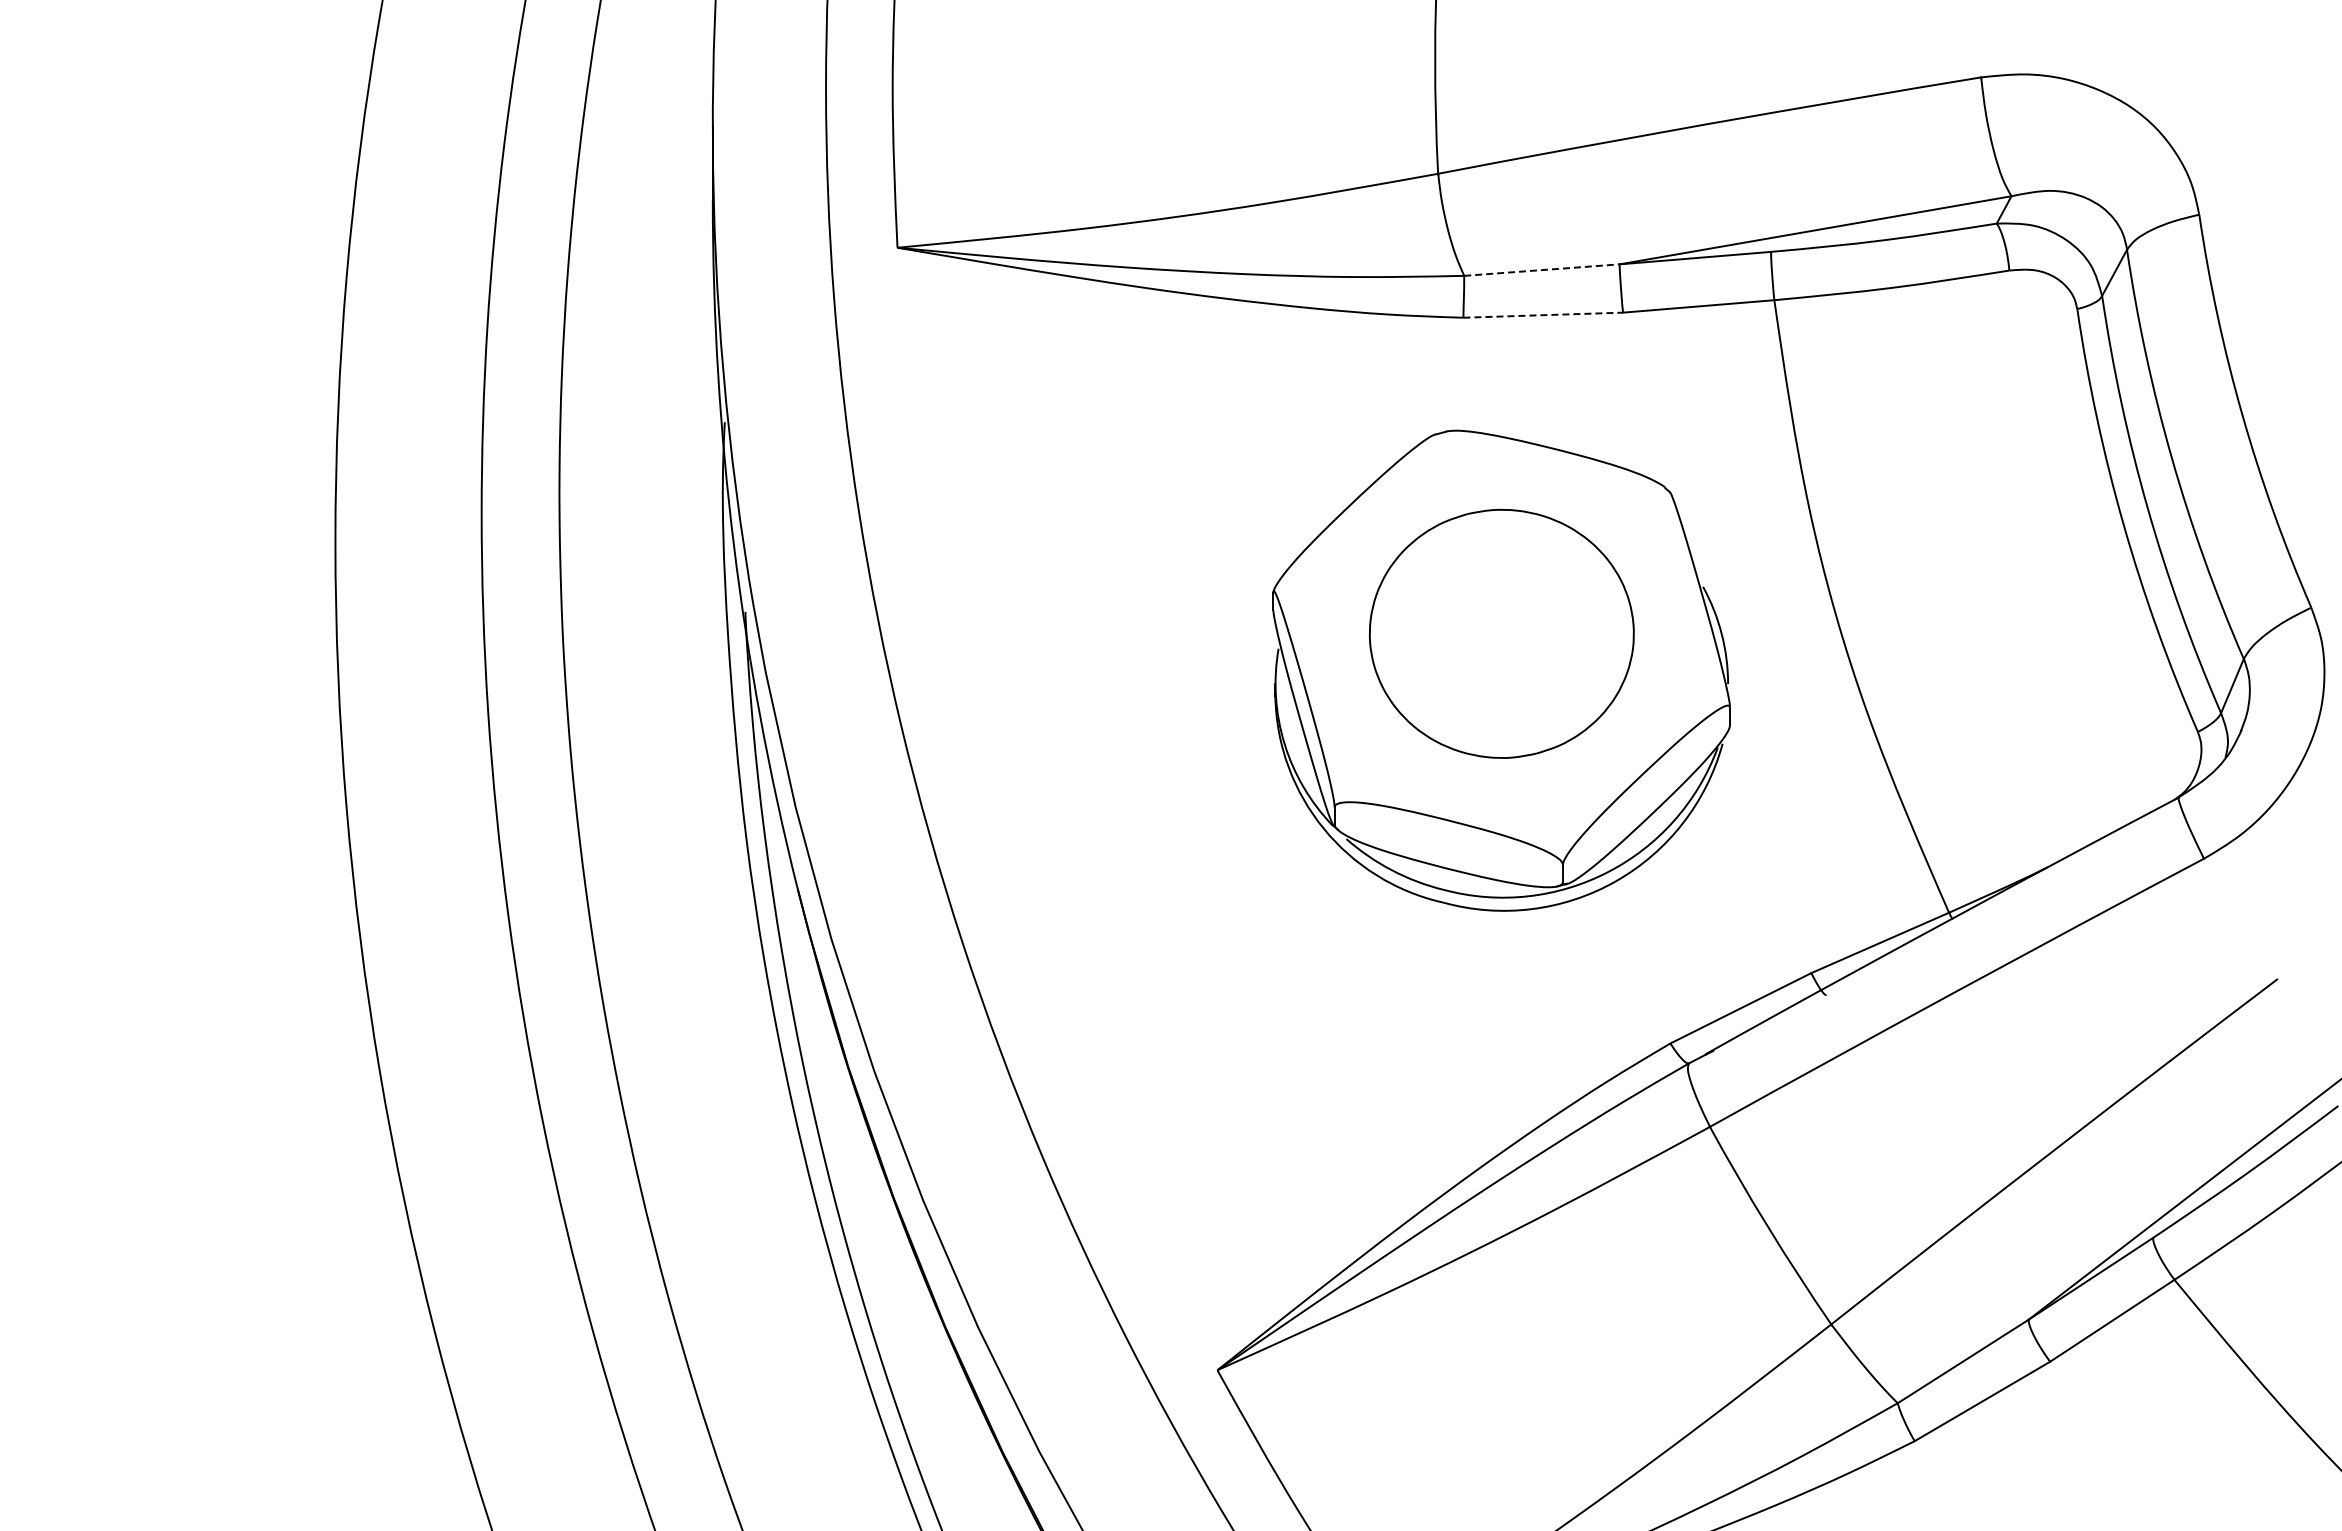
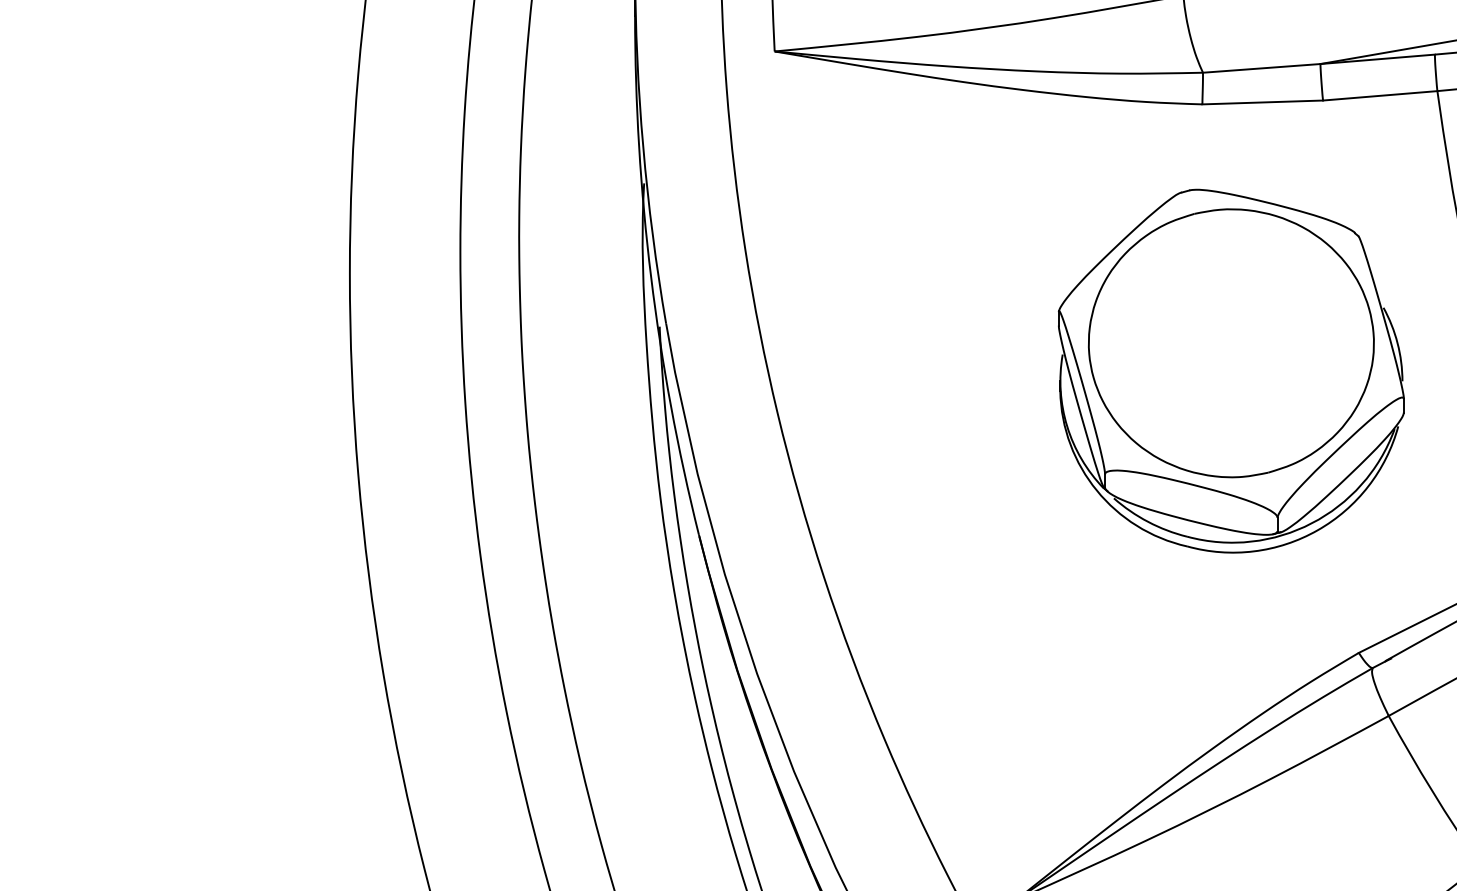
line: (1541, 270) -> (1261, 68), dashed -> solid
line: (1543, 315) -> (1262, 102), dashed -> solid
part: (1501, 633) -> (1231, 343), size x1.43

